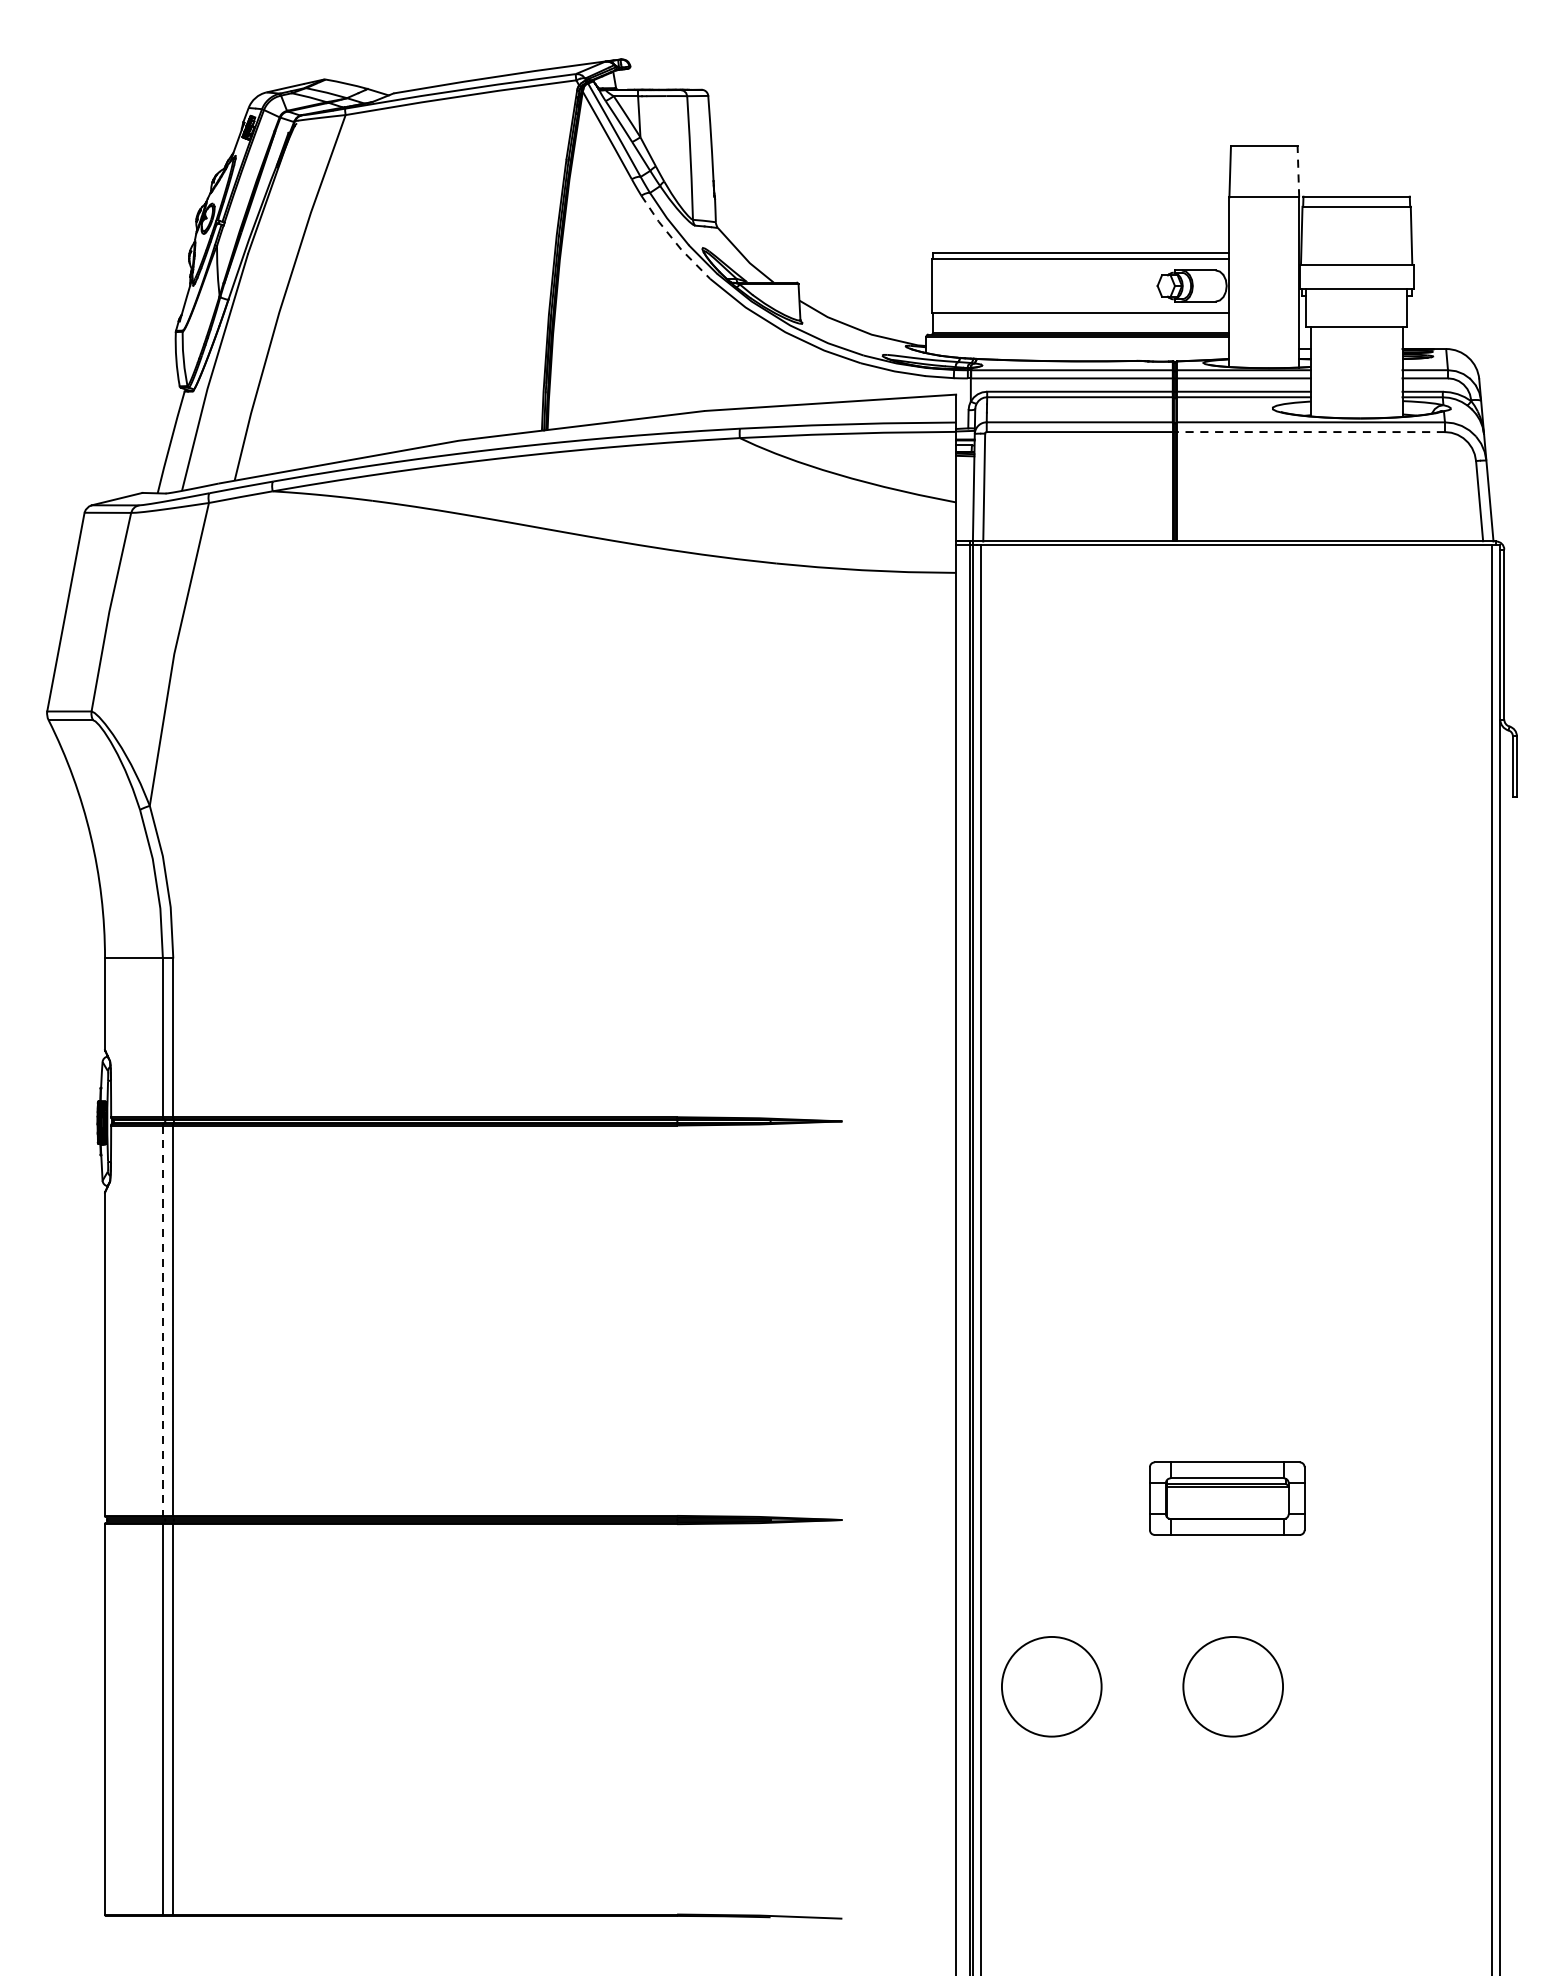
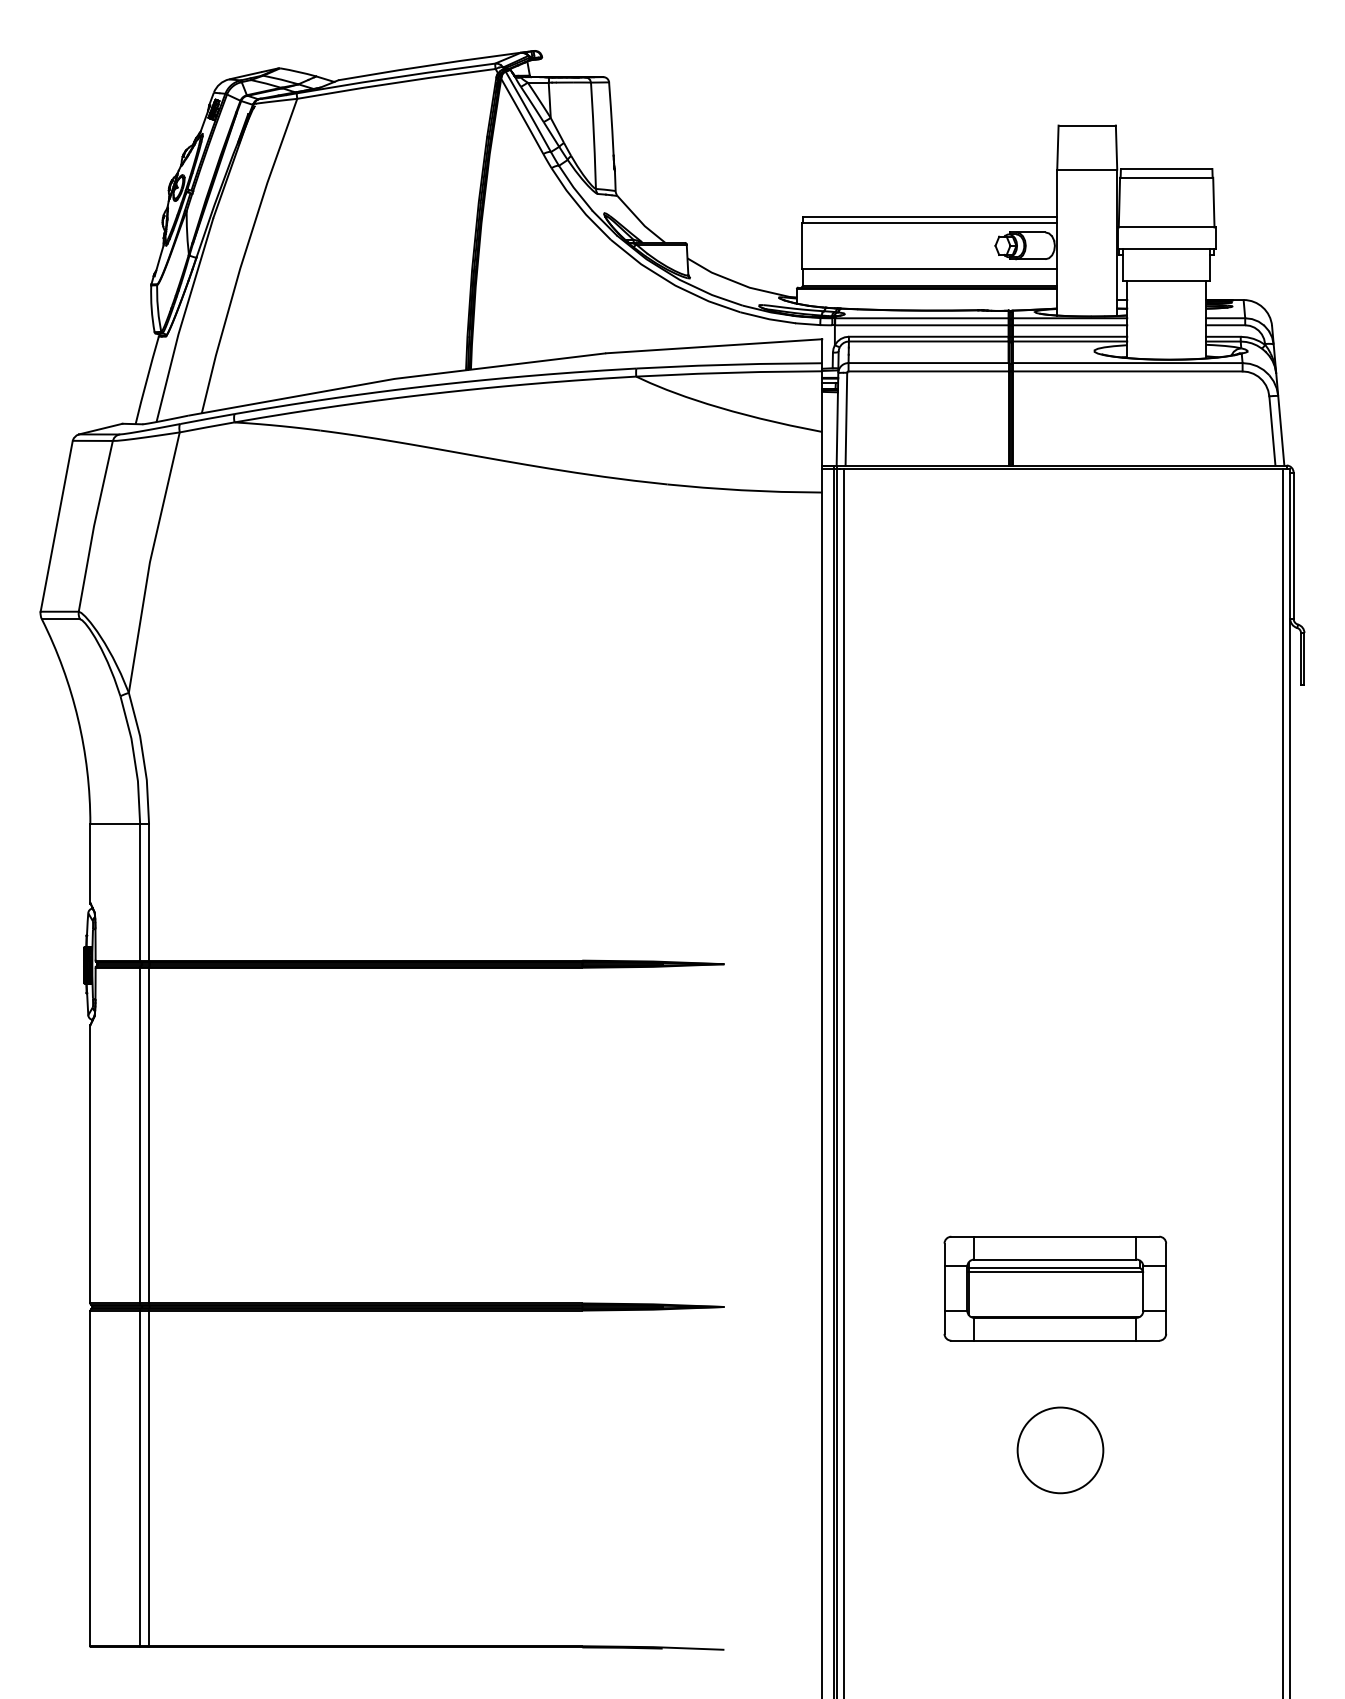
line: (1298, 171) -> (1116, 147), dashed -> solid
line: (673, 240) -> (579, 206), dashed -> solid
line: (1311, 432) -> (1127, 371), dashed -> solid
line: (163, 1320) -> (140, 1135), dashed -> solid
part: (1227, 1498) -> (1055, 1288), size x1.67
circle: (1051, 1686) -> (904, 1450), removed

